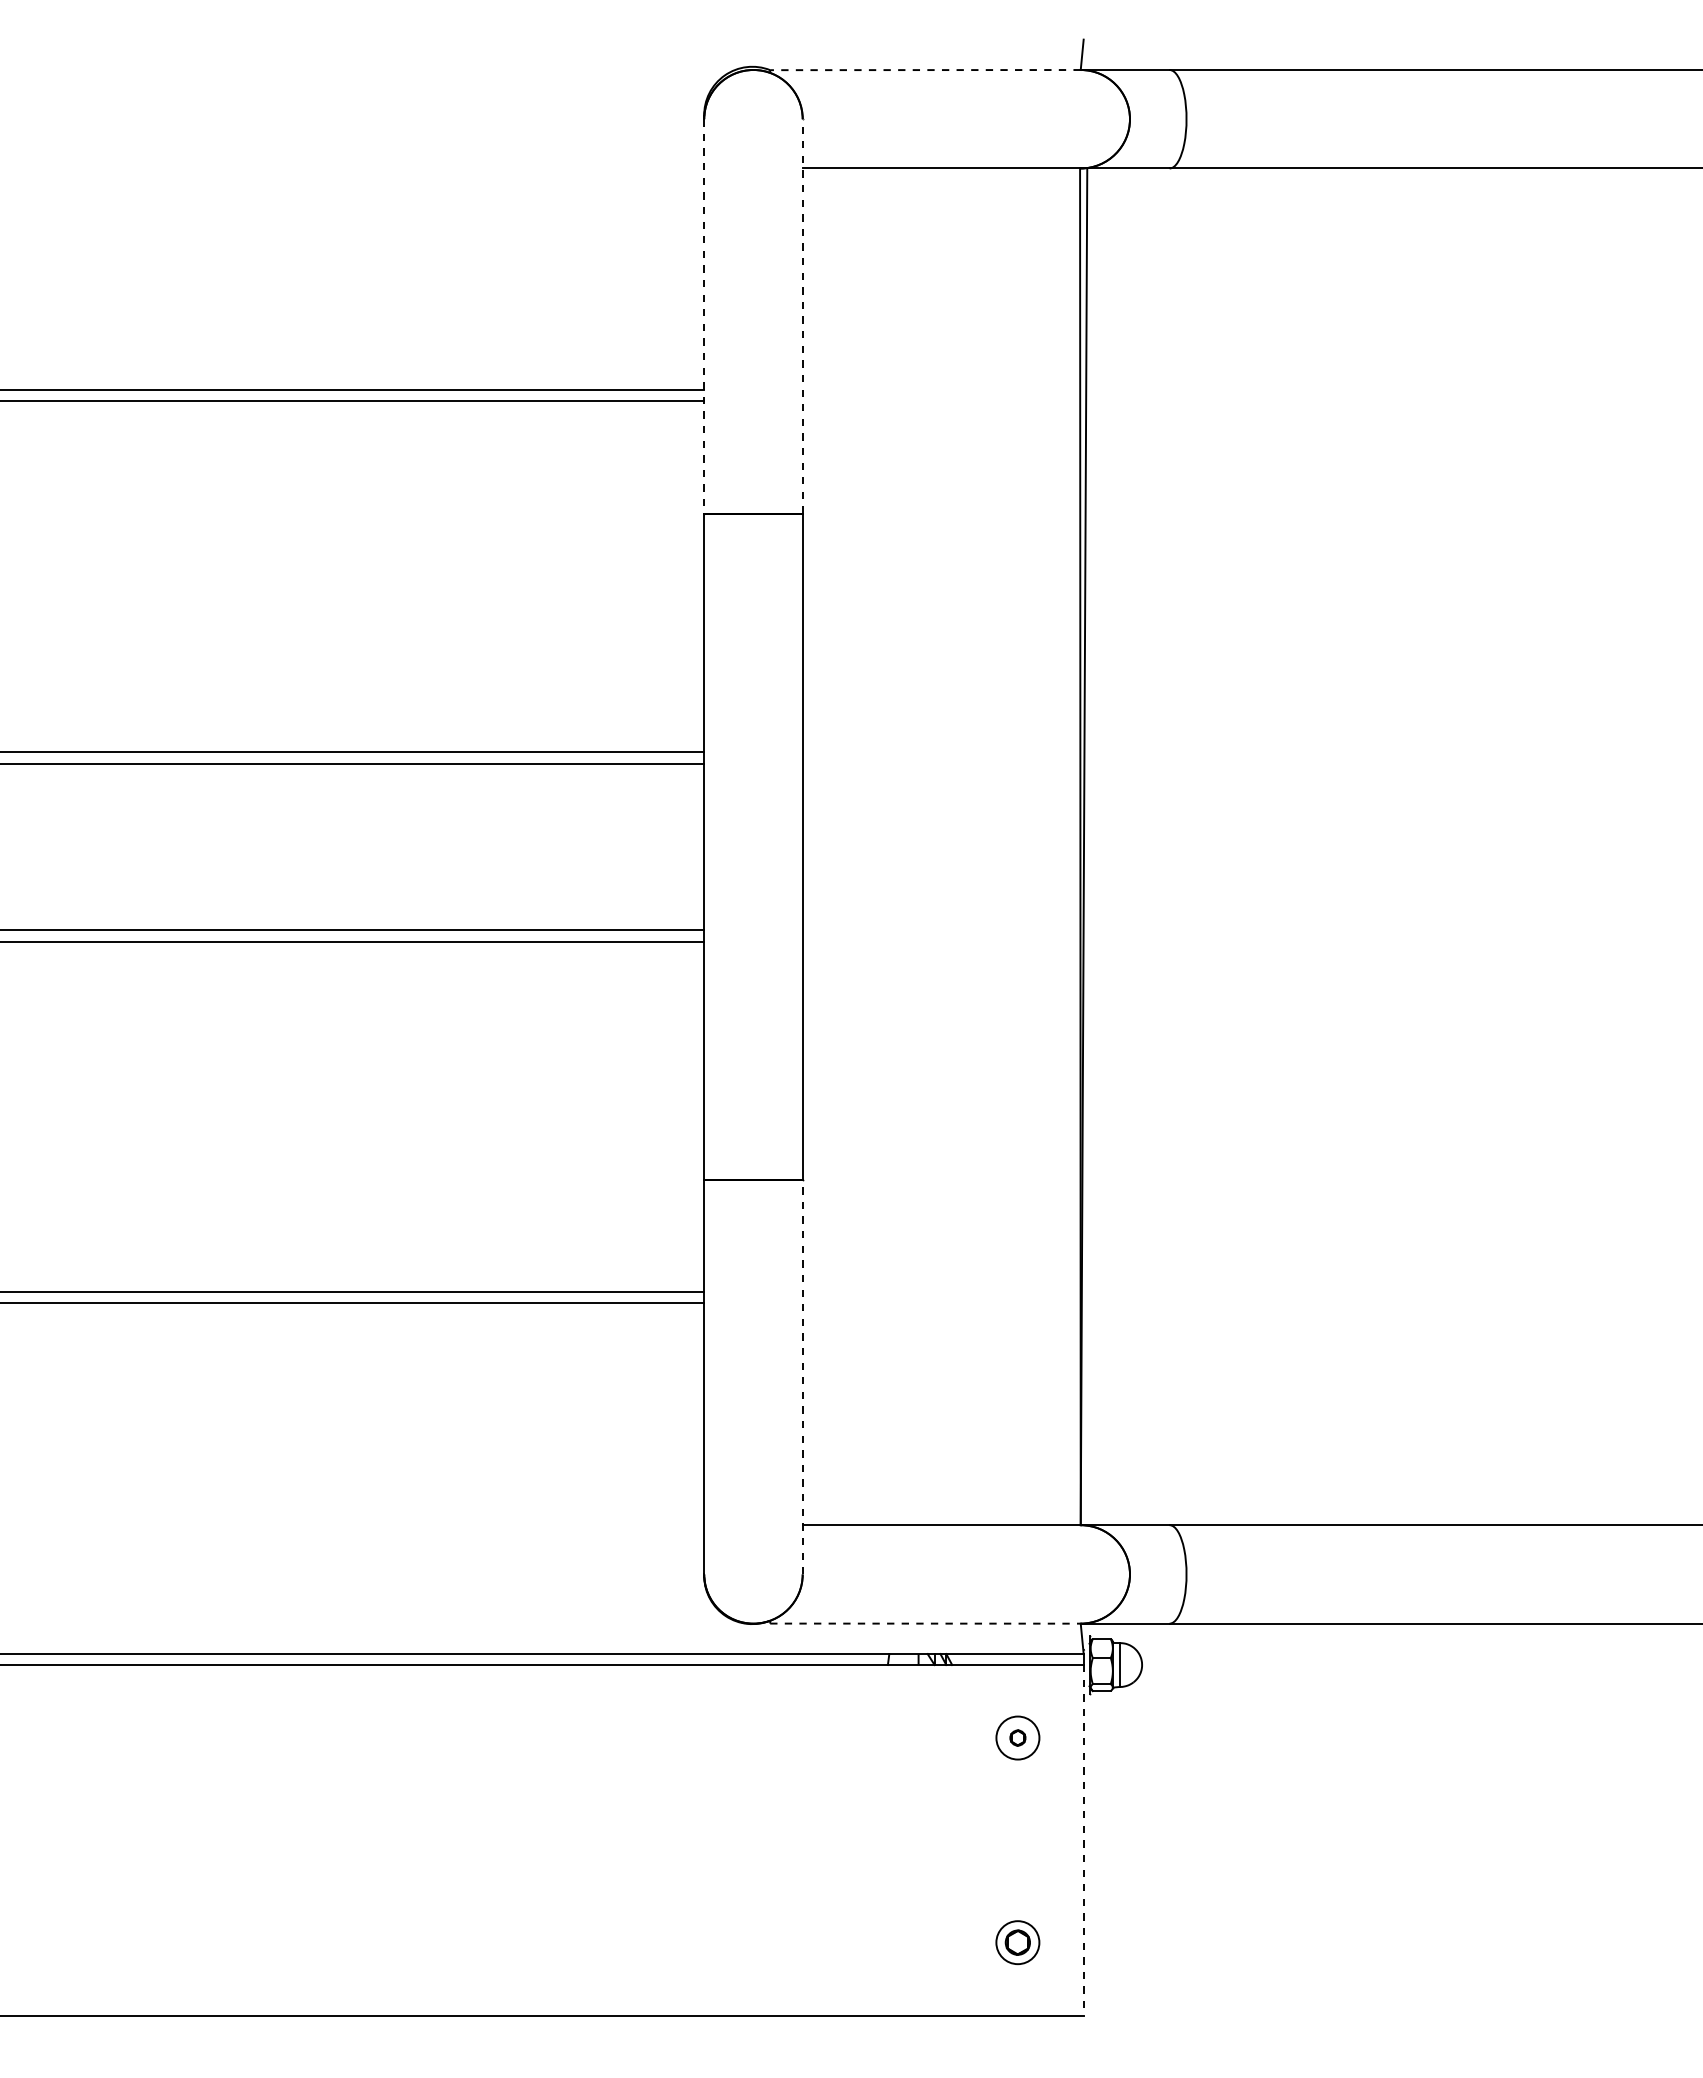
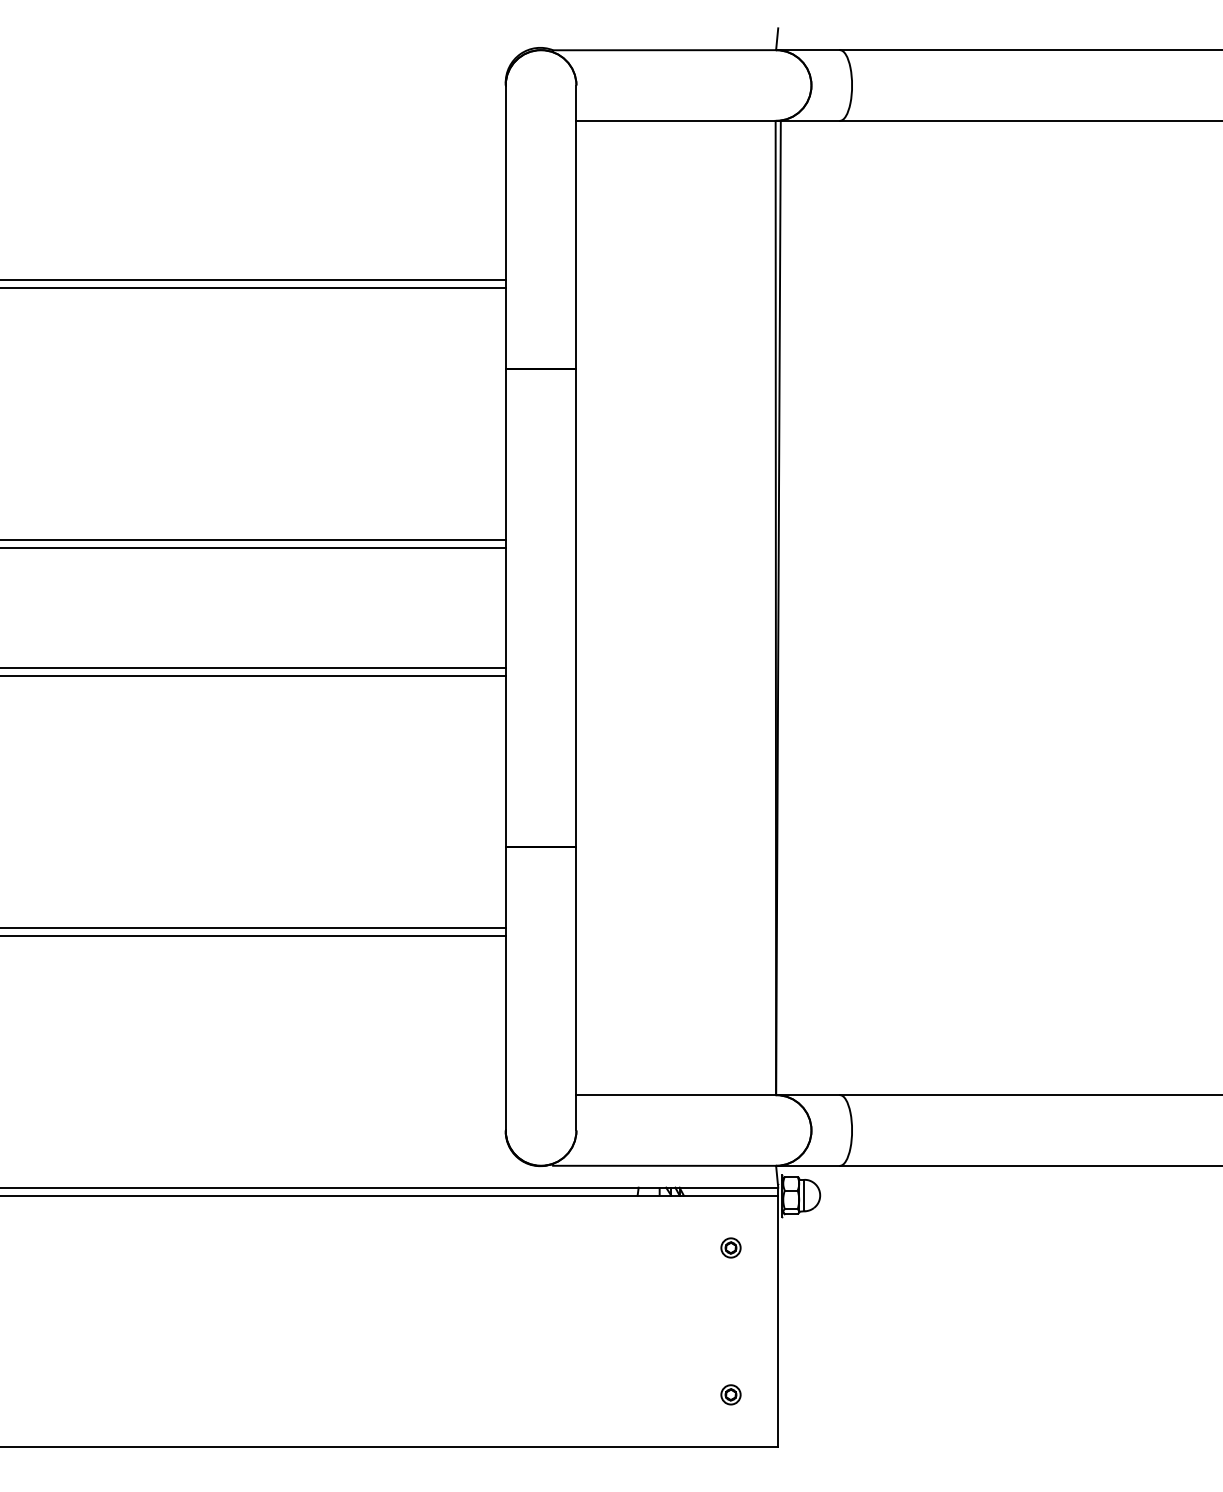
line: (924, 70) -> (663, 50), dashed -> solid
line: (802, 315) -> (576, 226), dashed -> solid
line: (704, 316) -> (505, 227), dashed -> solid
line: (802, 1376) -> (576, 988), dashed -> solid
line: (925, 1623) -> (664, 1165), dashed -> solid
circle: (1017, 1737) -> (730, 1247), size x0.62
line: (1083, 1840) -> (778, 1321), dashed -> solid
part: (1017, 1942) -> (730, 1394), size x0.62

